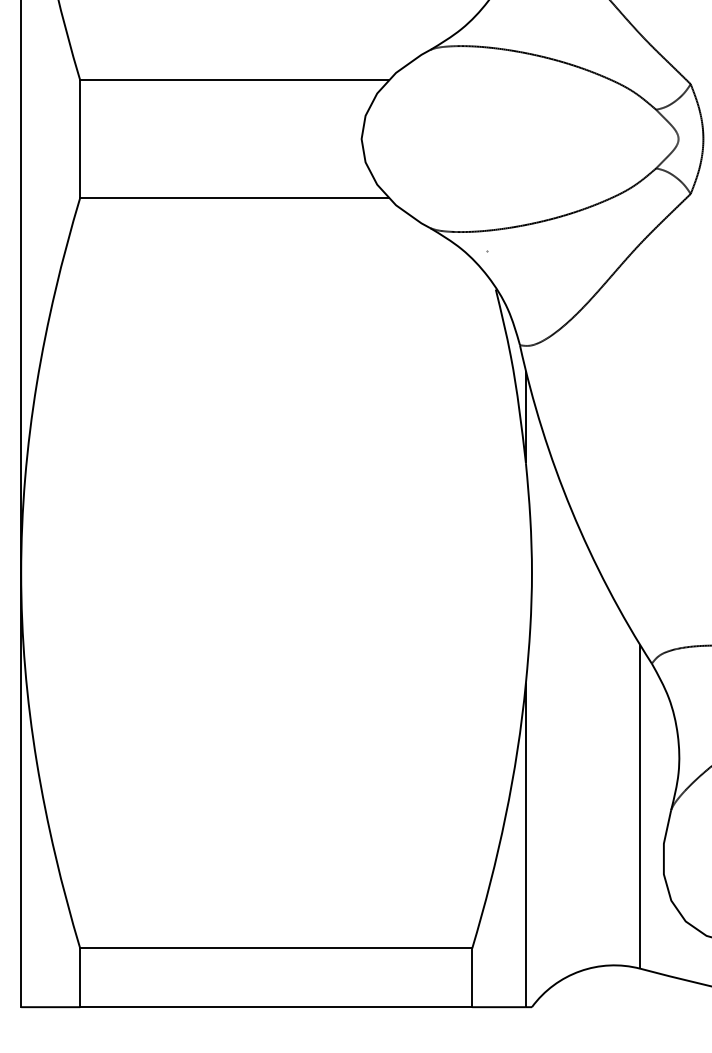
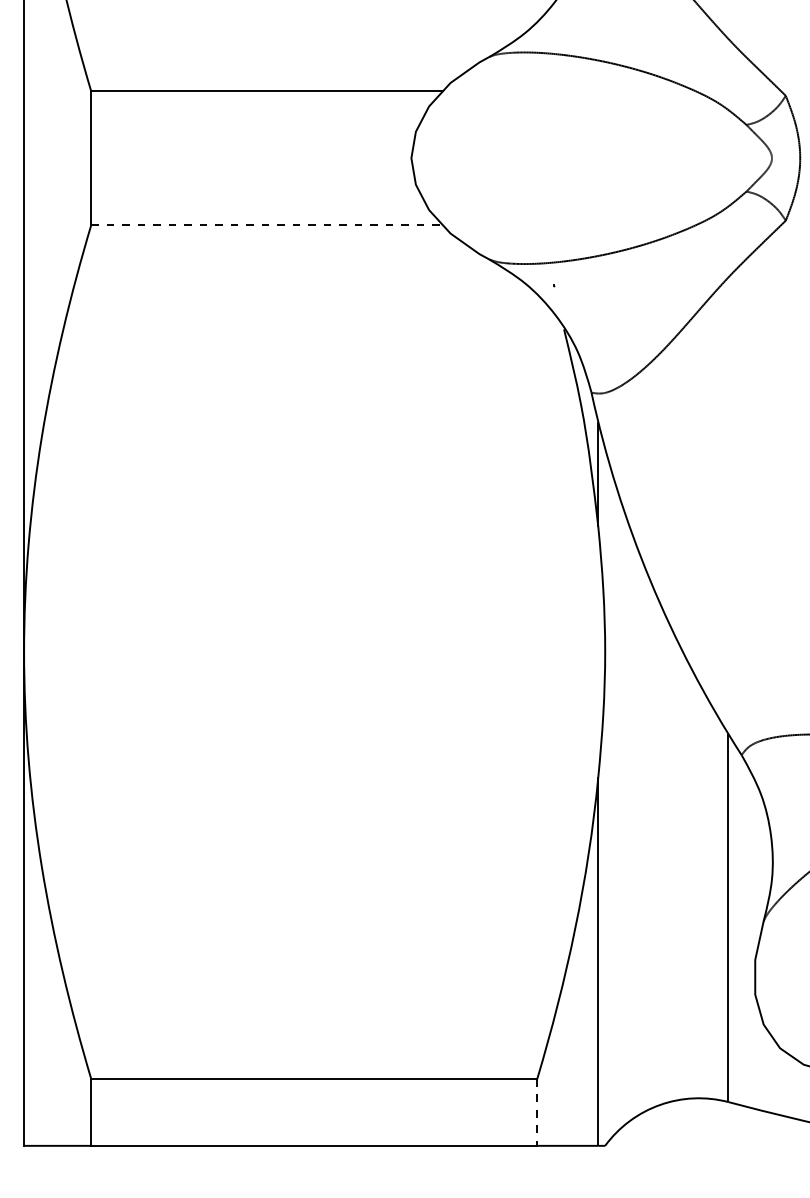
line: (235, 198) -> (267, 225), solid -> dashed
line: (472, 977) -> (537, 1112), solid -> dashed

